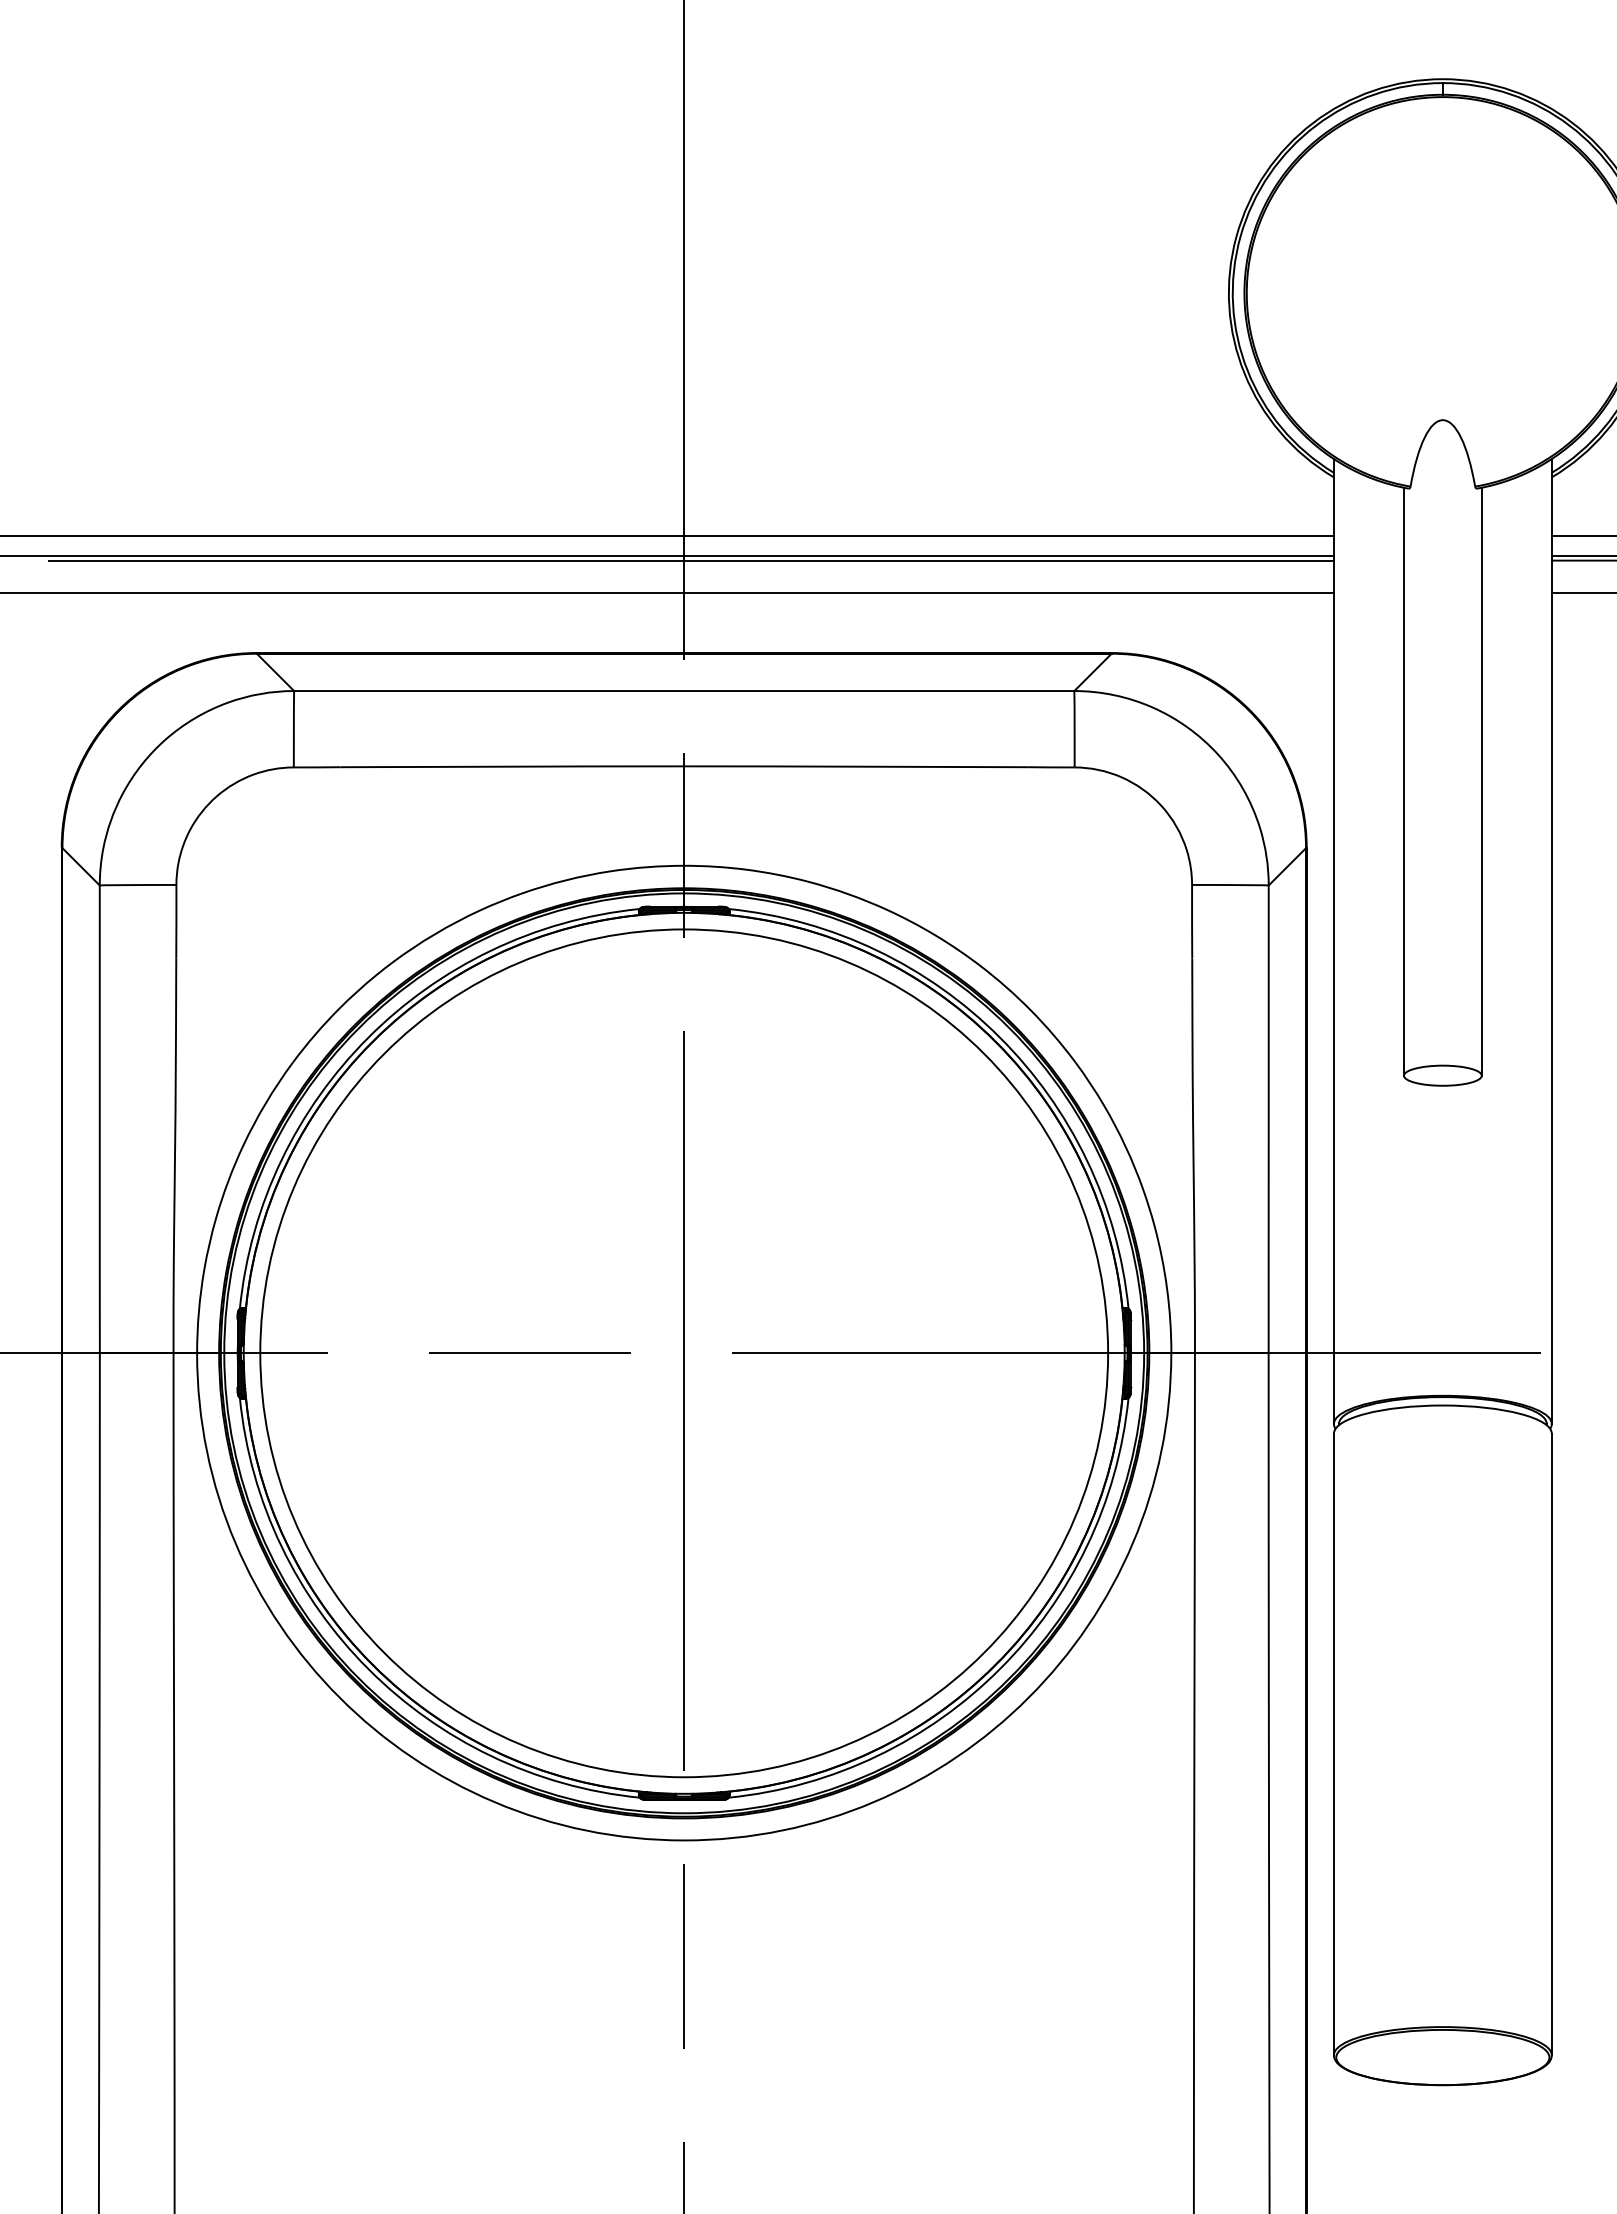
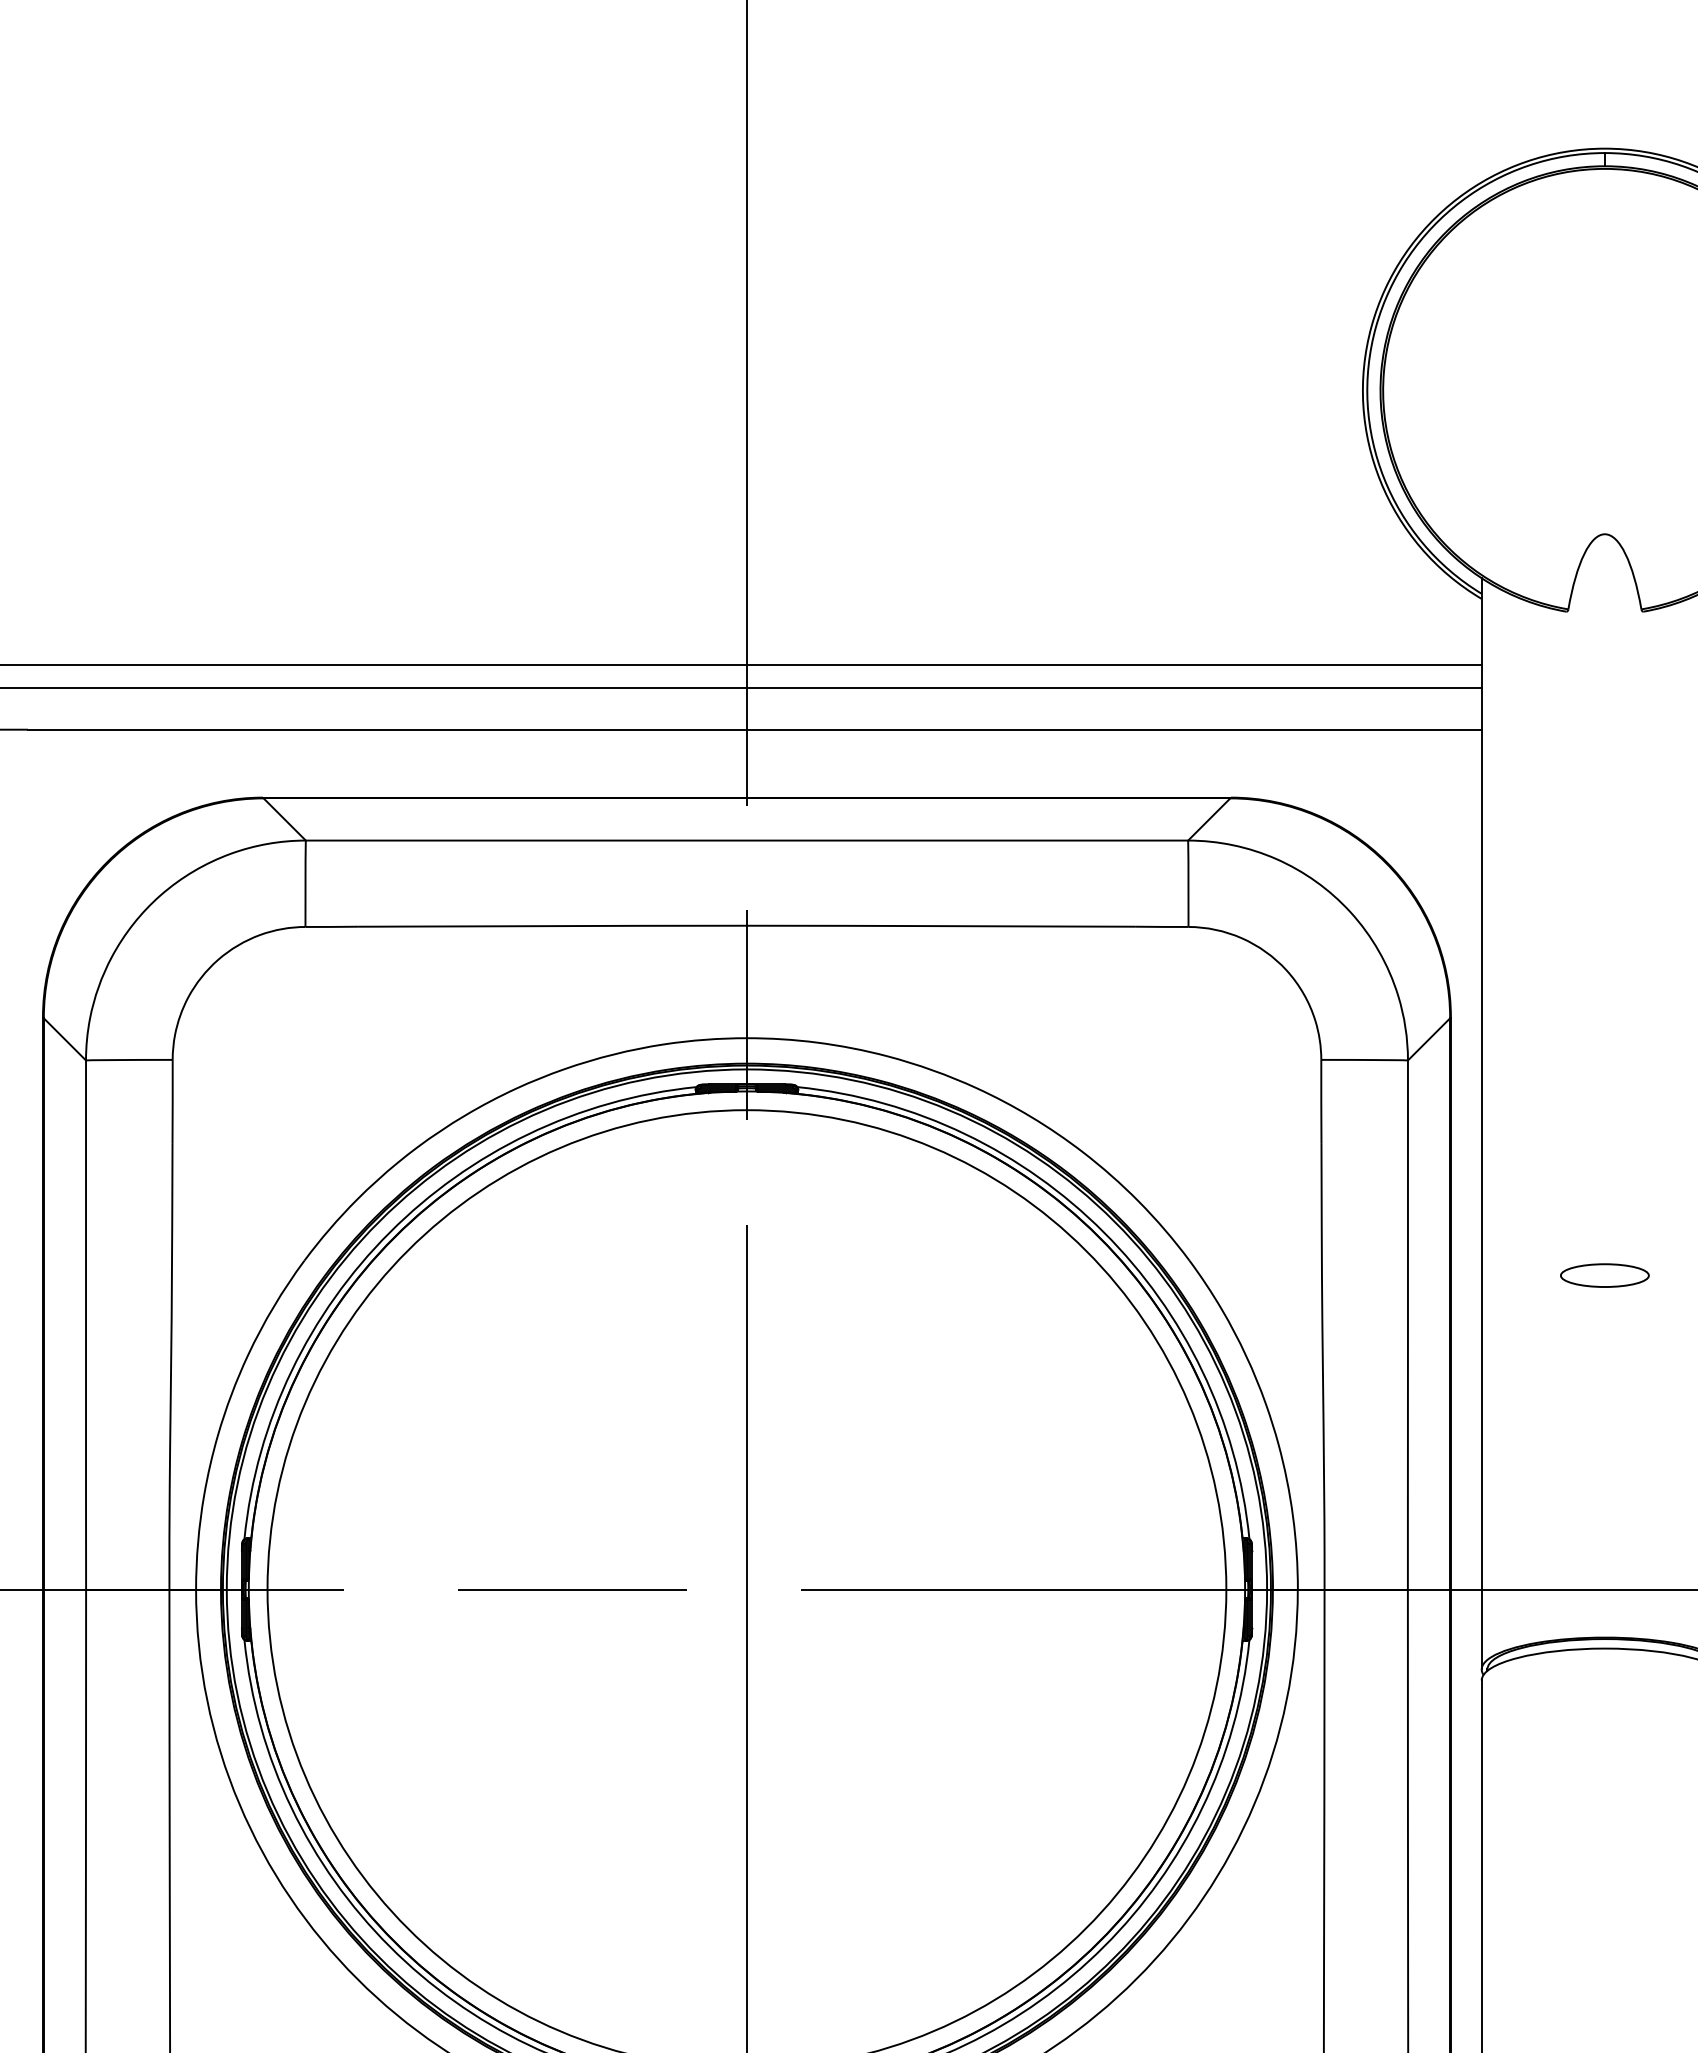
line: (690, 560) -> (754, 692), removed
line: (1403, 781) -> (1560, 942), removed
line: (1481, 781) -> (1648, 942), removed

